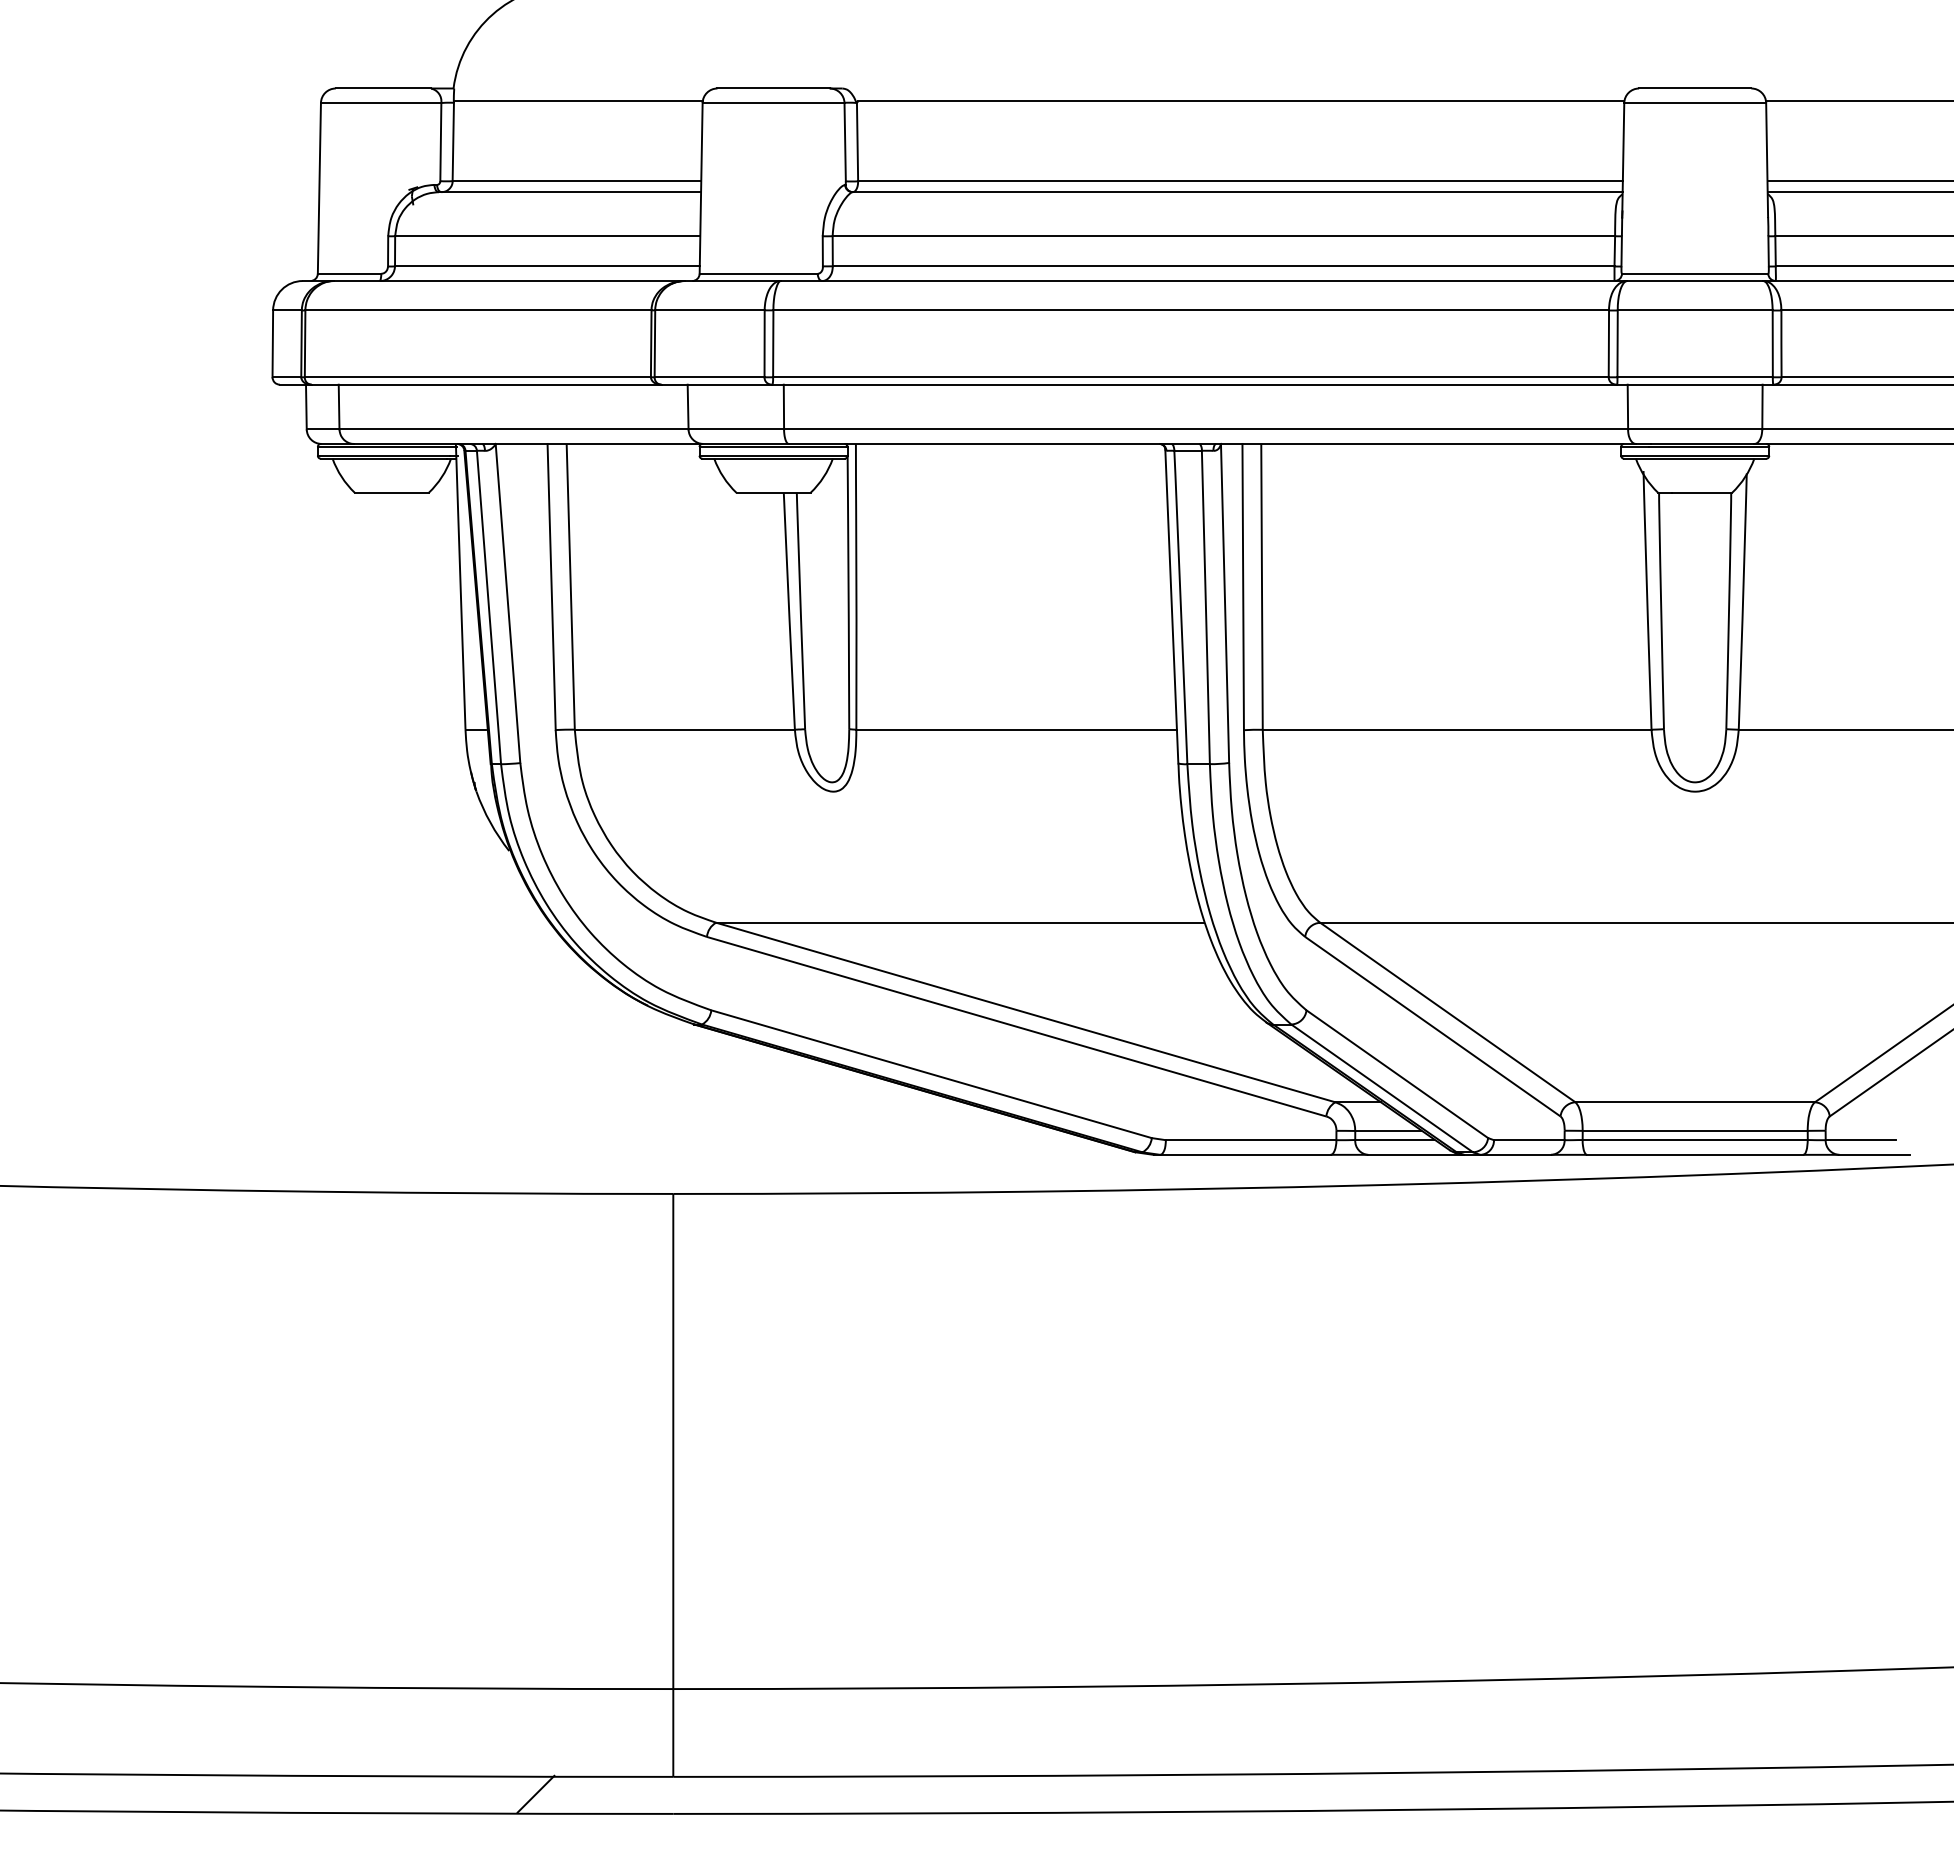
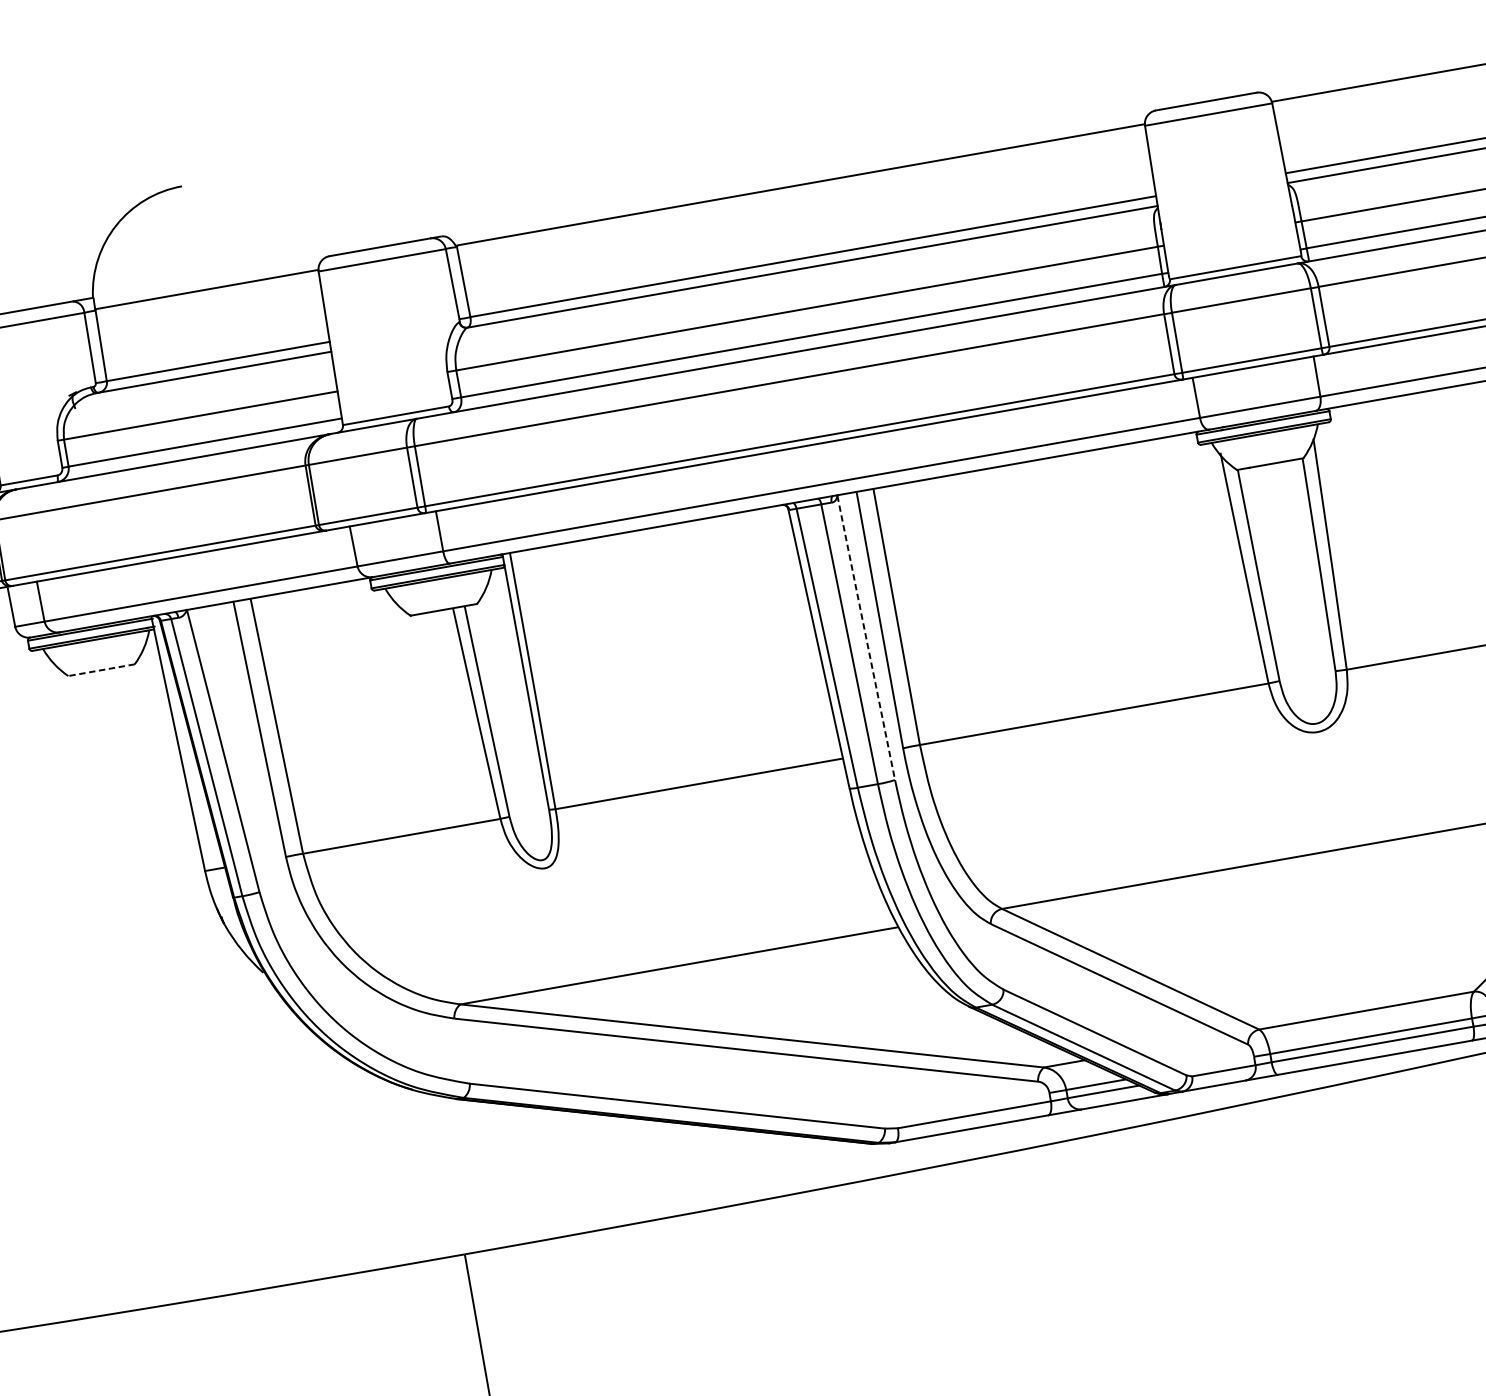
line: (391, 492) -> (101, 669), solid -> dashed
line: (1225, 604) -> (866, 638), solid -> dashed

